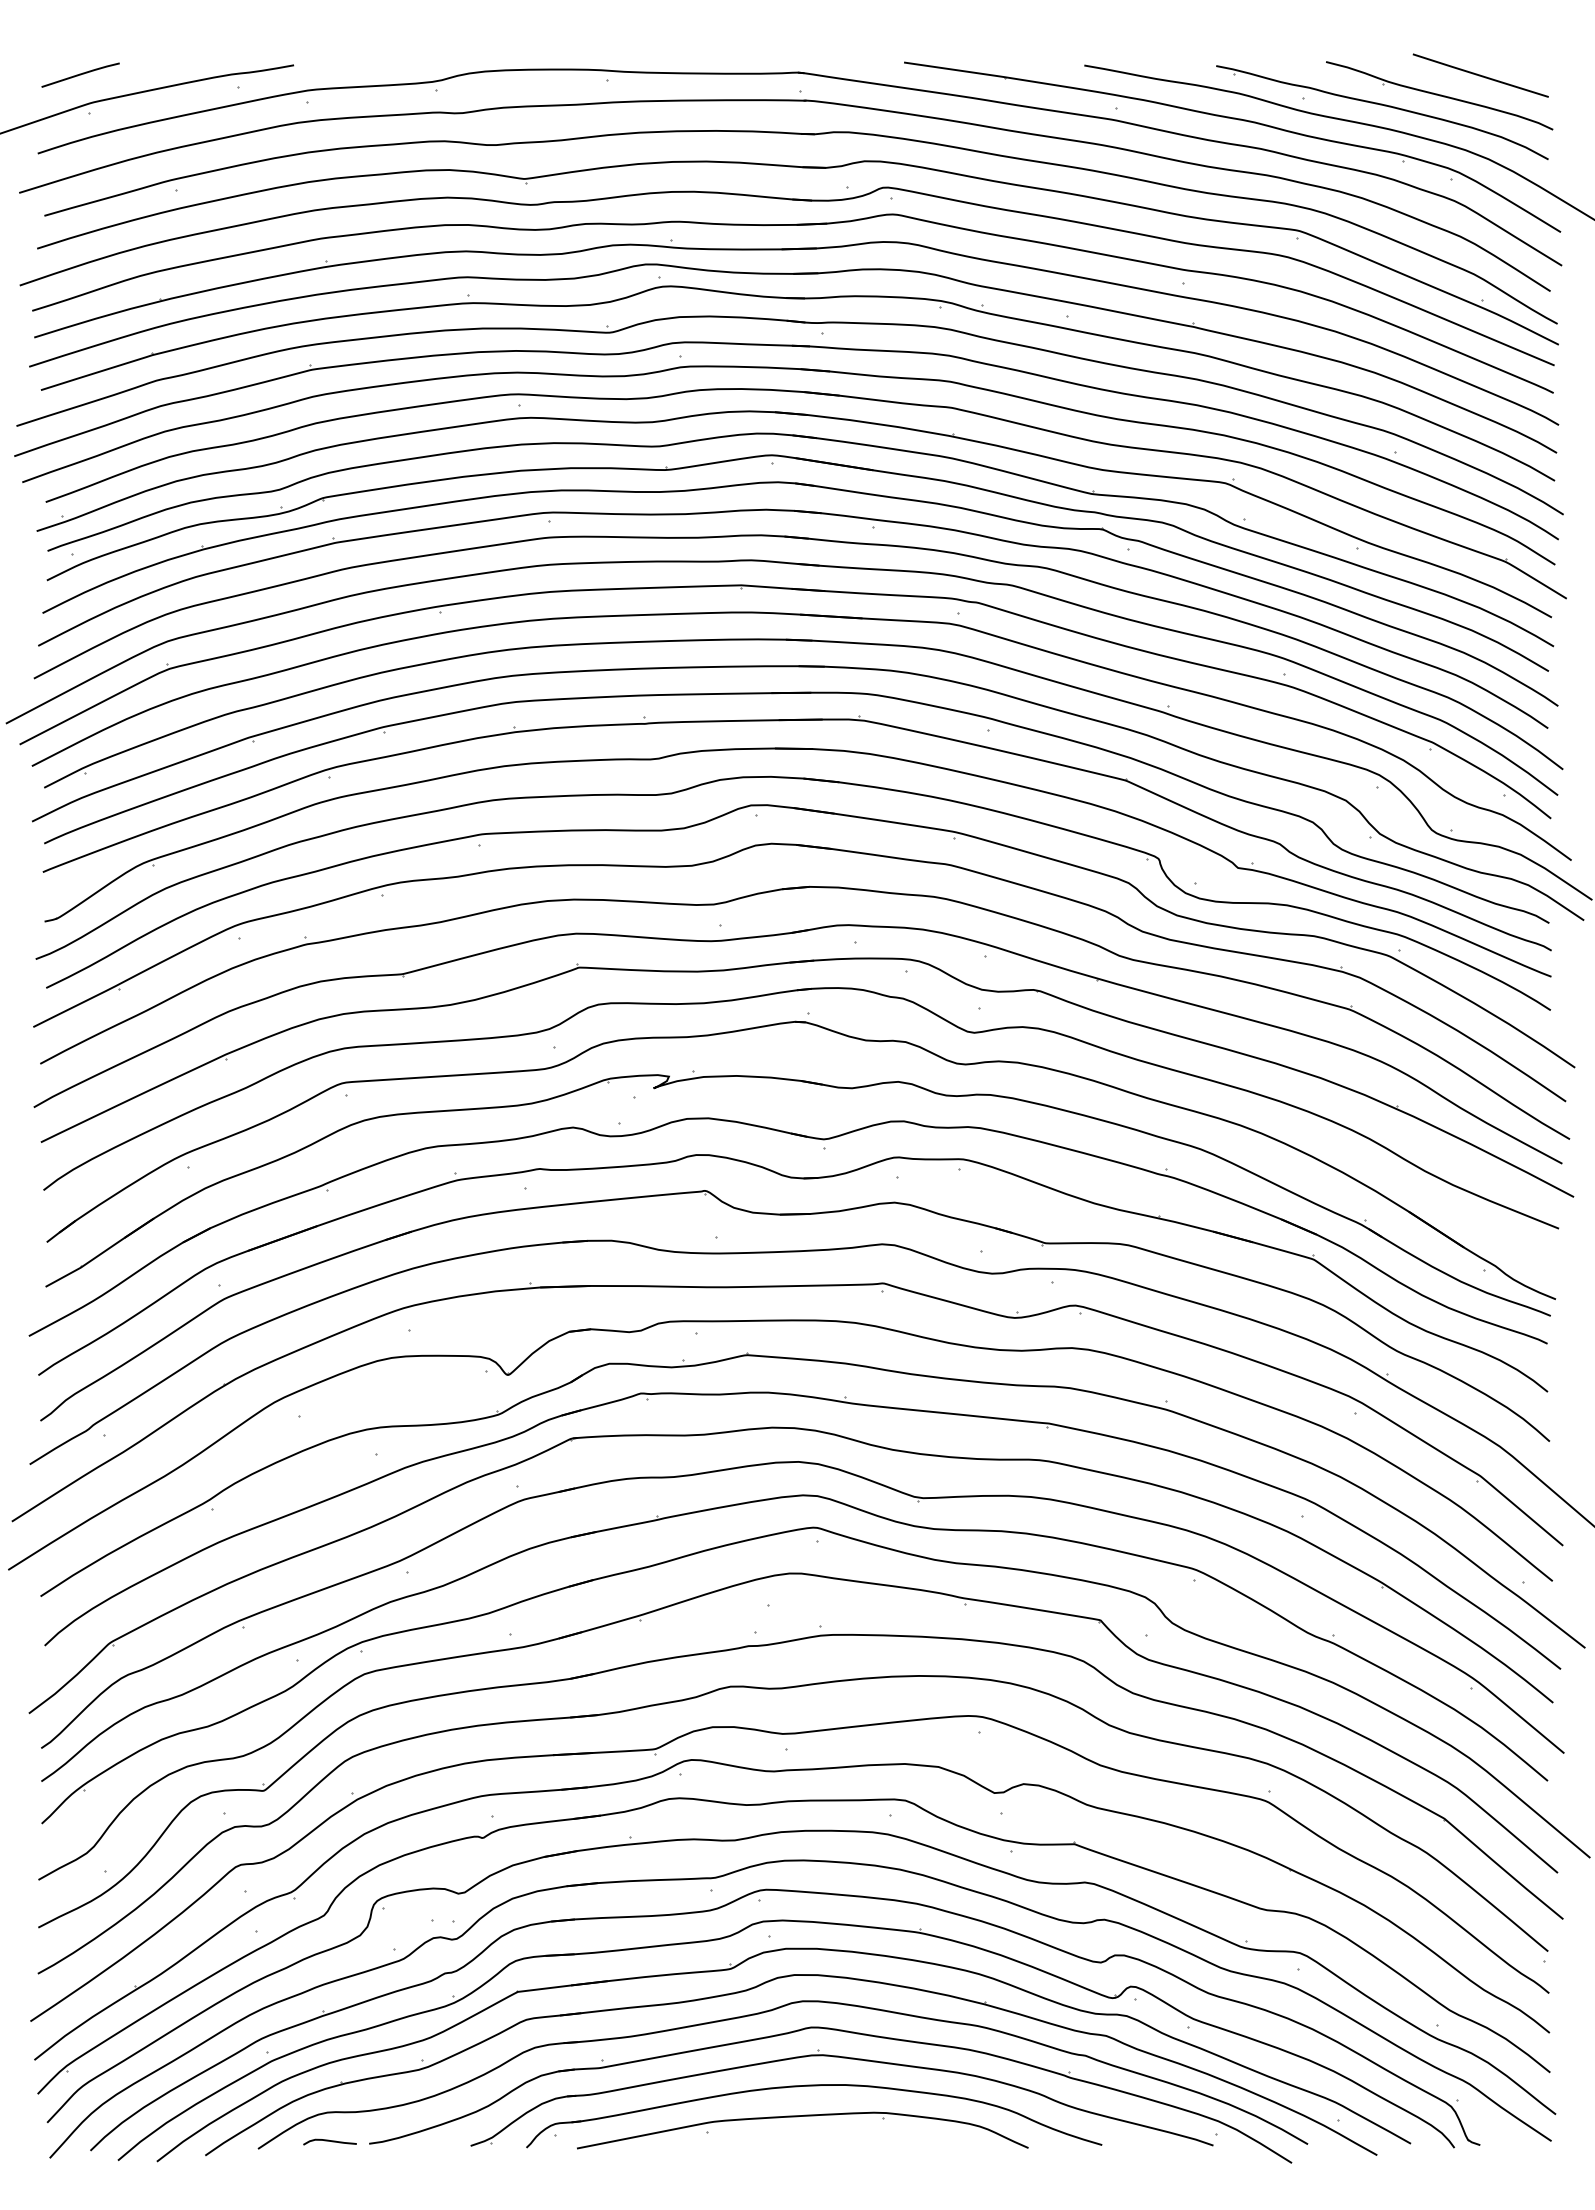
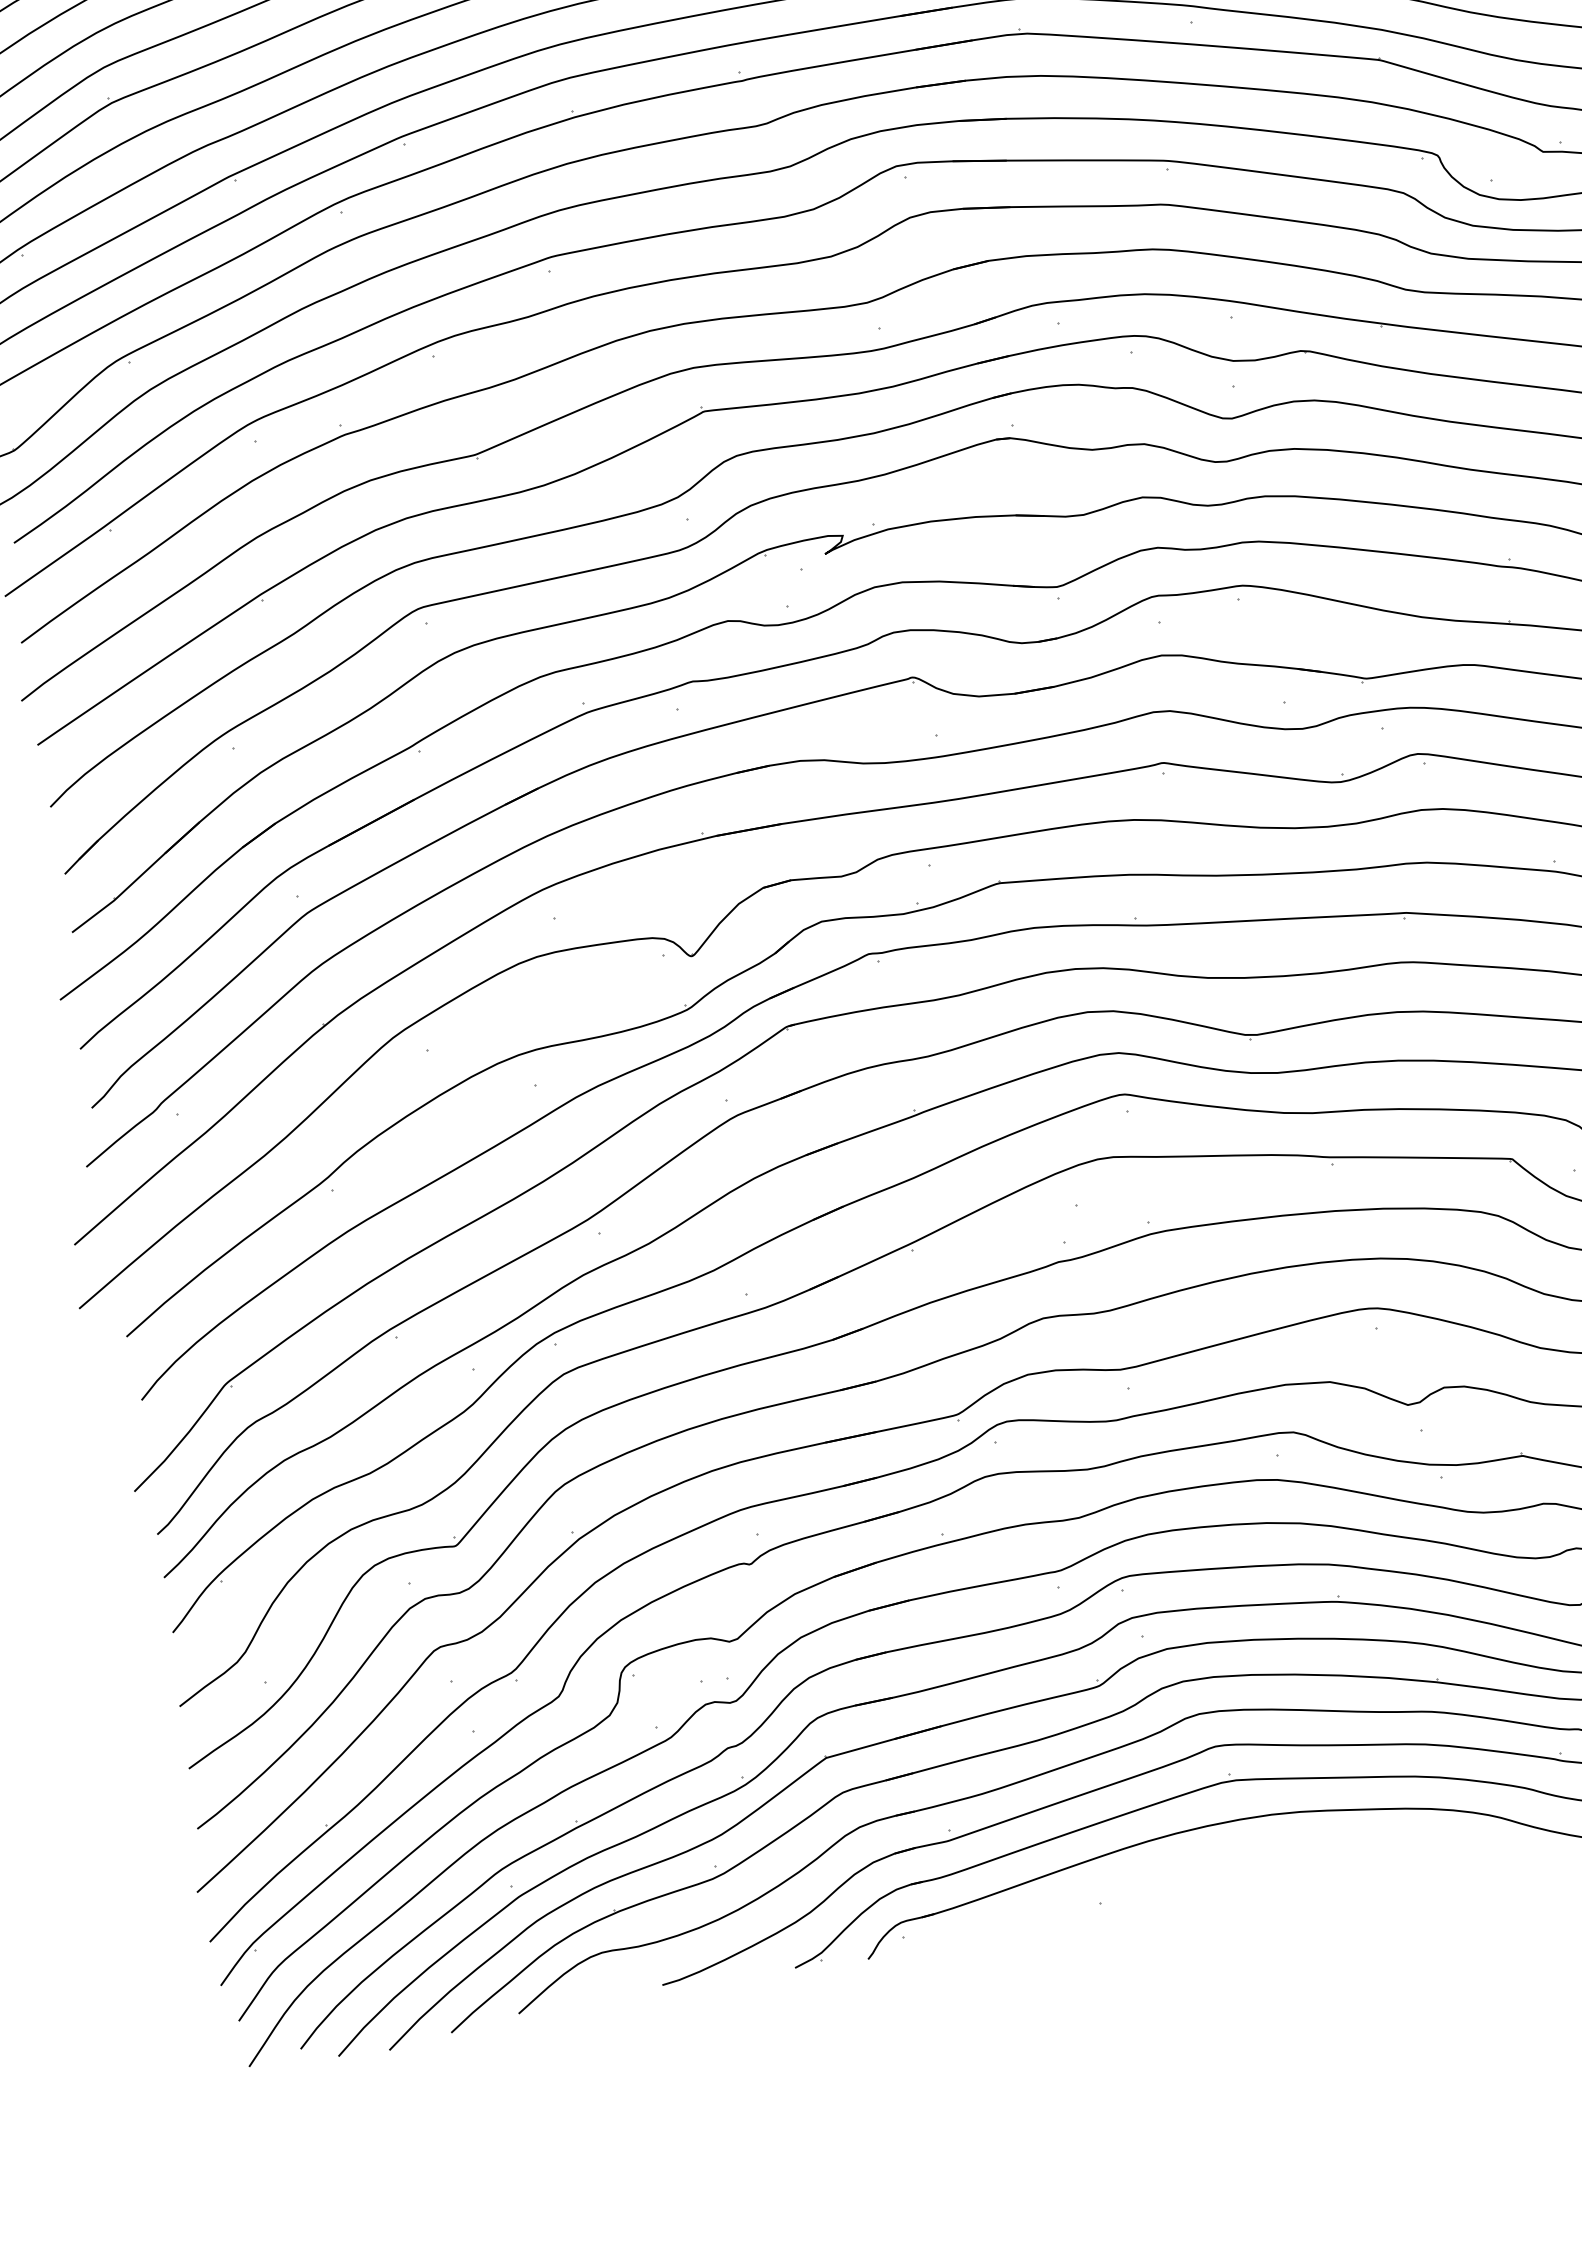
part: (797, 2117) -> (1215, 1866), removed
curve: (329, 2141) -> (610, 1989), removed

